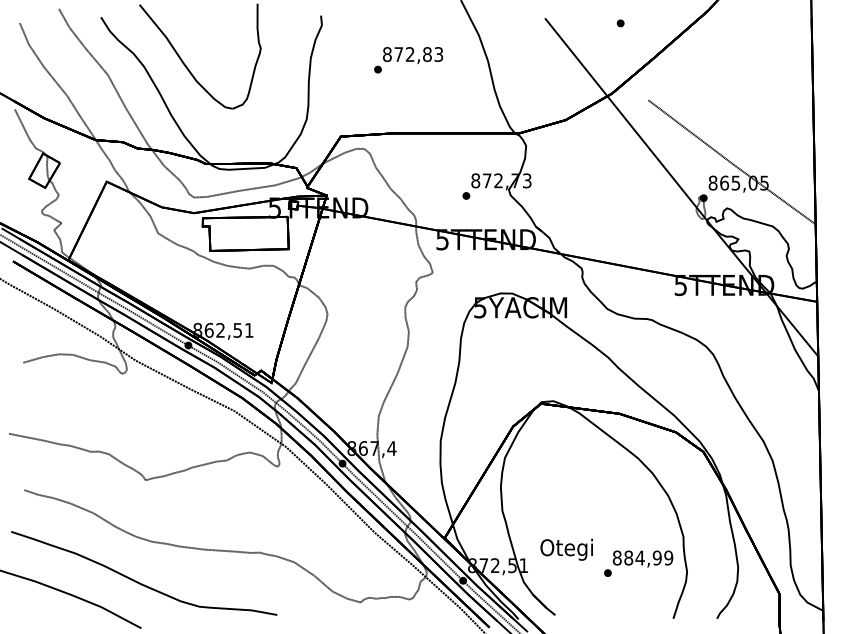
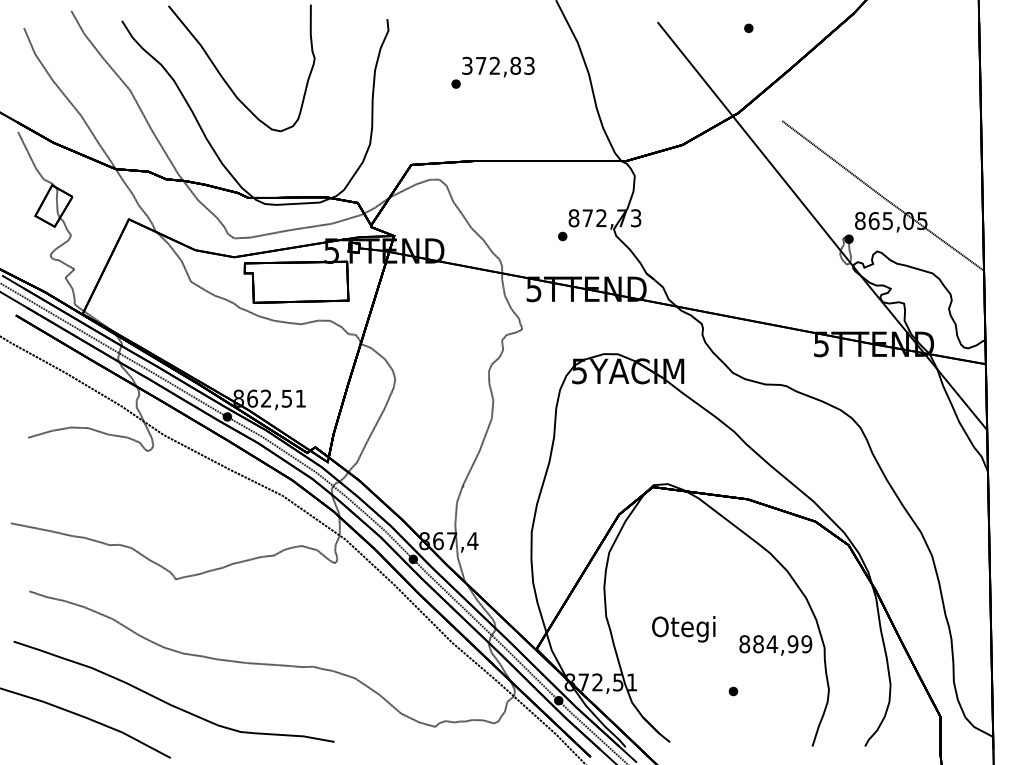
text: (387, 54) -> (467, 65), 872,83 -> 372,83
text: (566, 549) -> (683, 629), moved
text: (642, 559) -> (775, 645), moved

